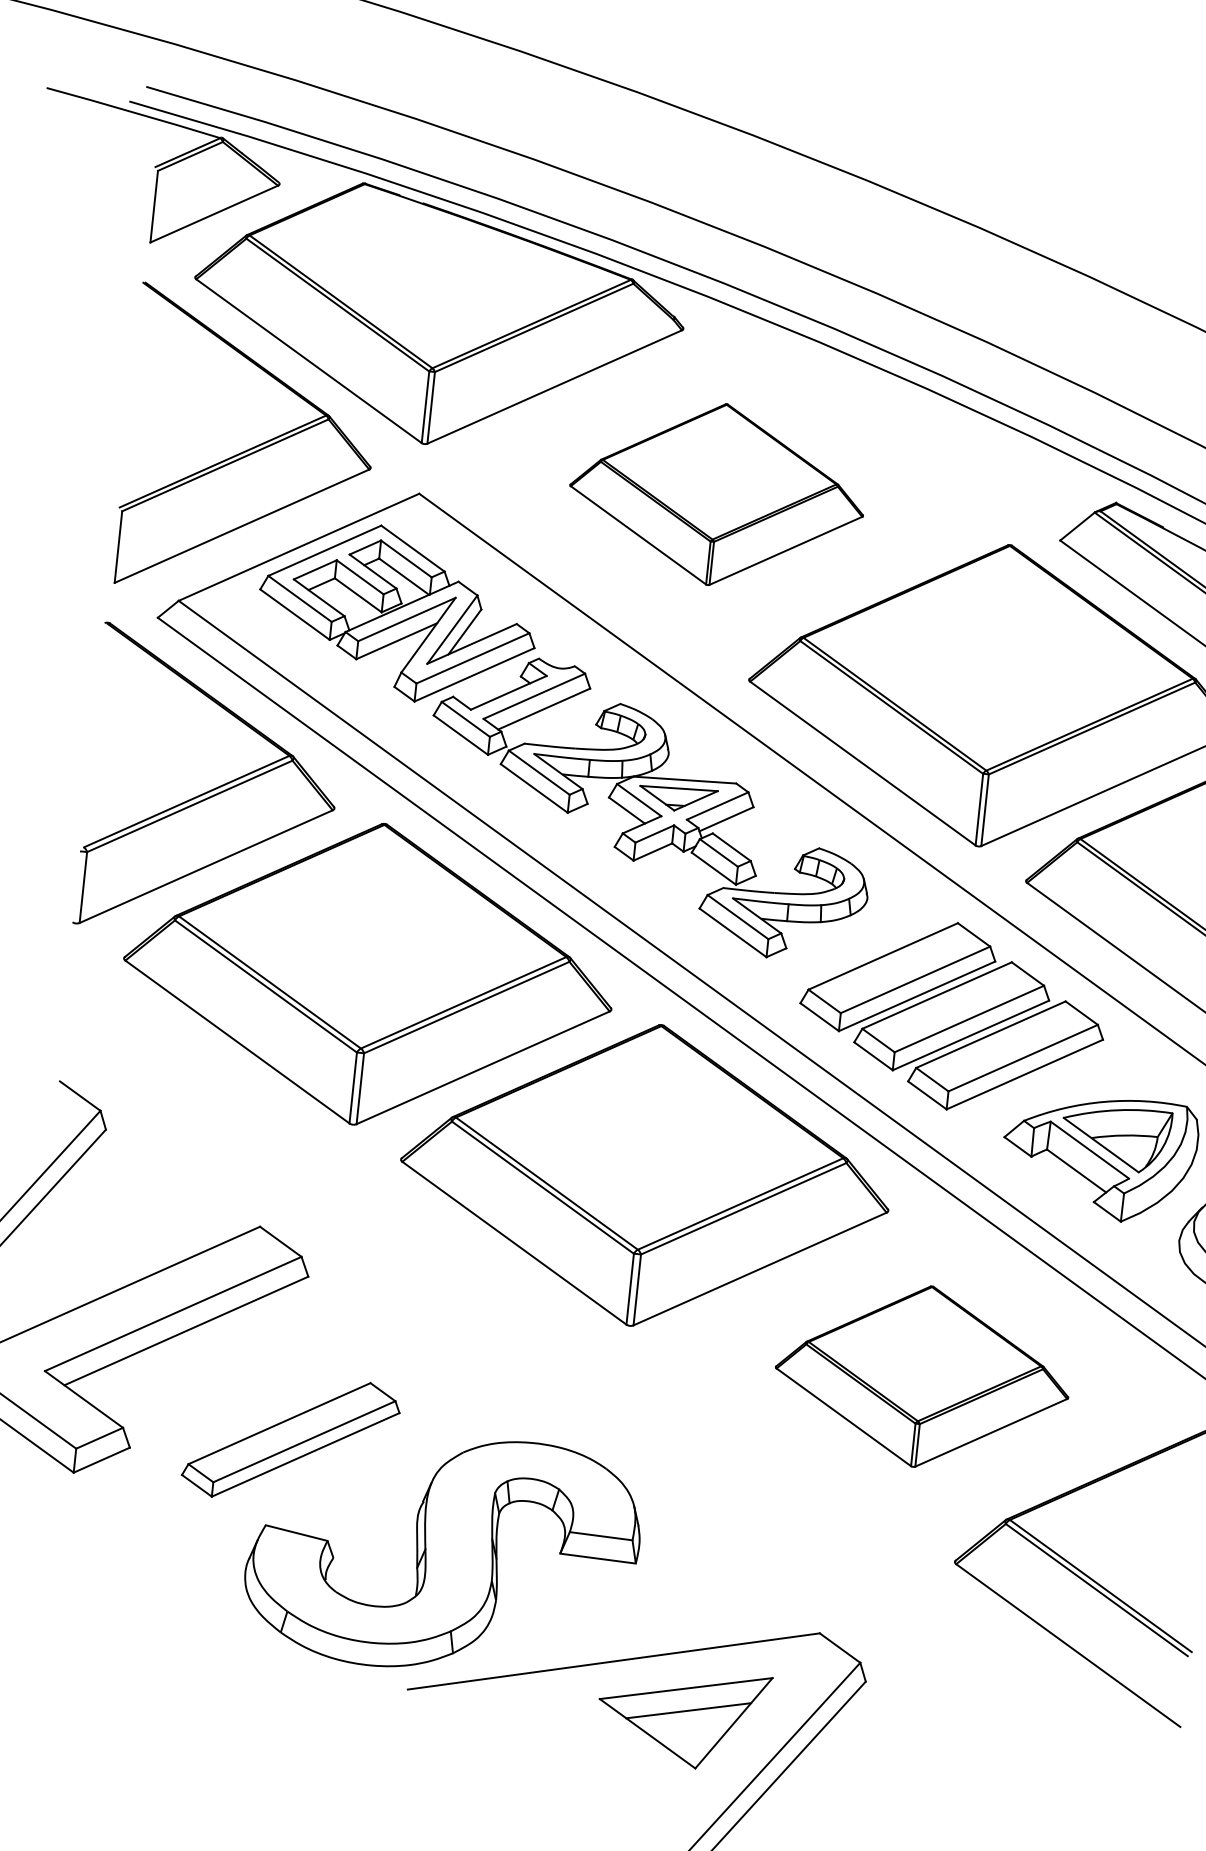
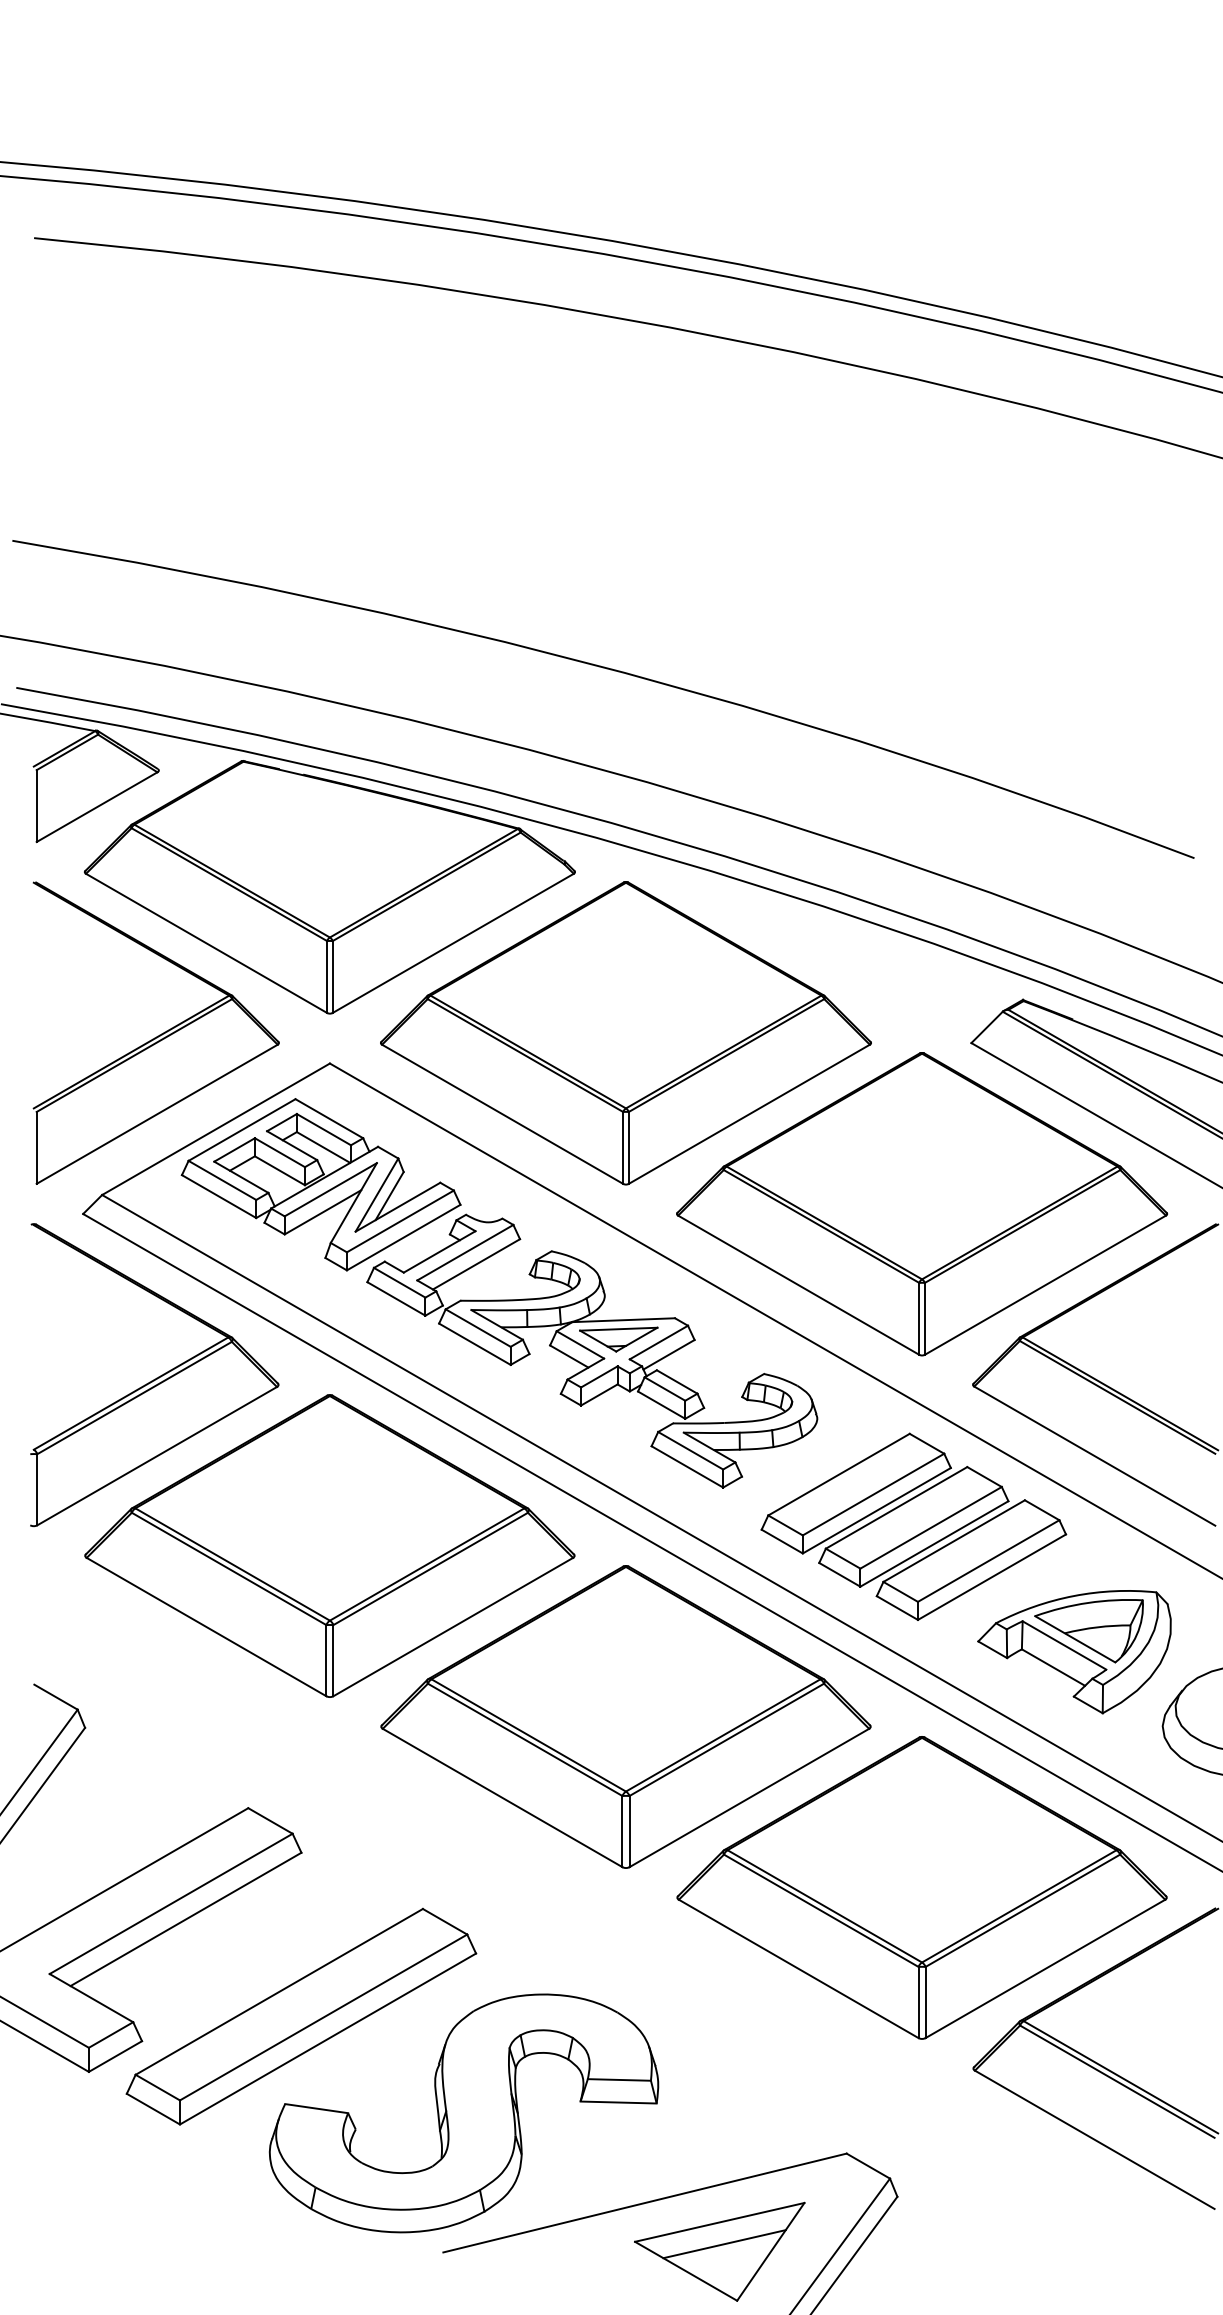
part: (716, 494) -> (625, 1033), size x1.67
part: (922, 1376) -> (921, 1887), size x1.67
part: (291, 1439) -> (301, 2016), size x1.67

